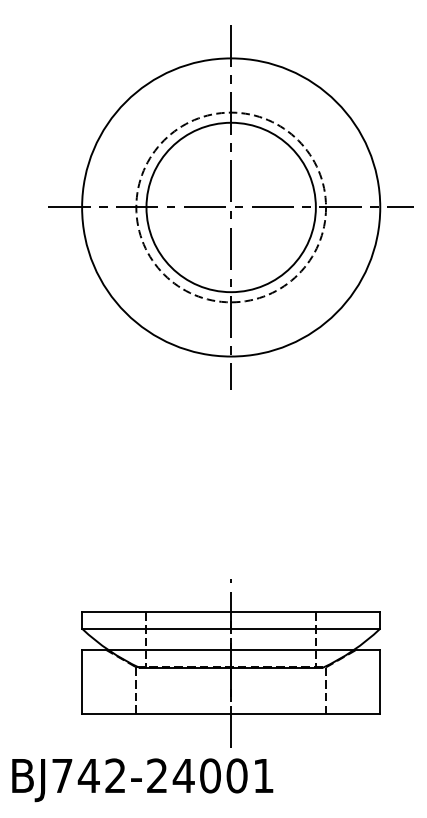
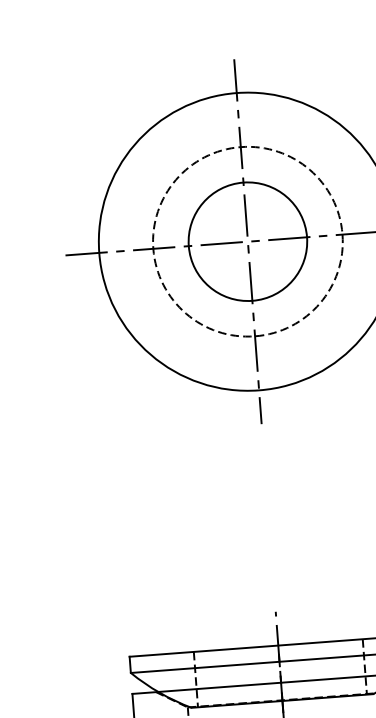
circle: (230, 207) -> (247, 241), size x0.7

